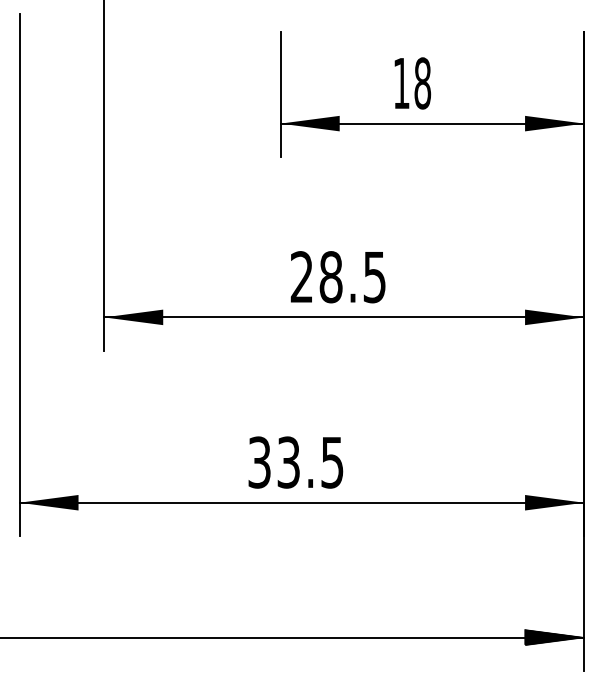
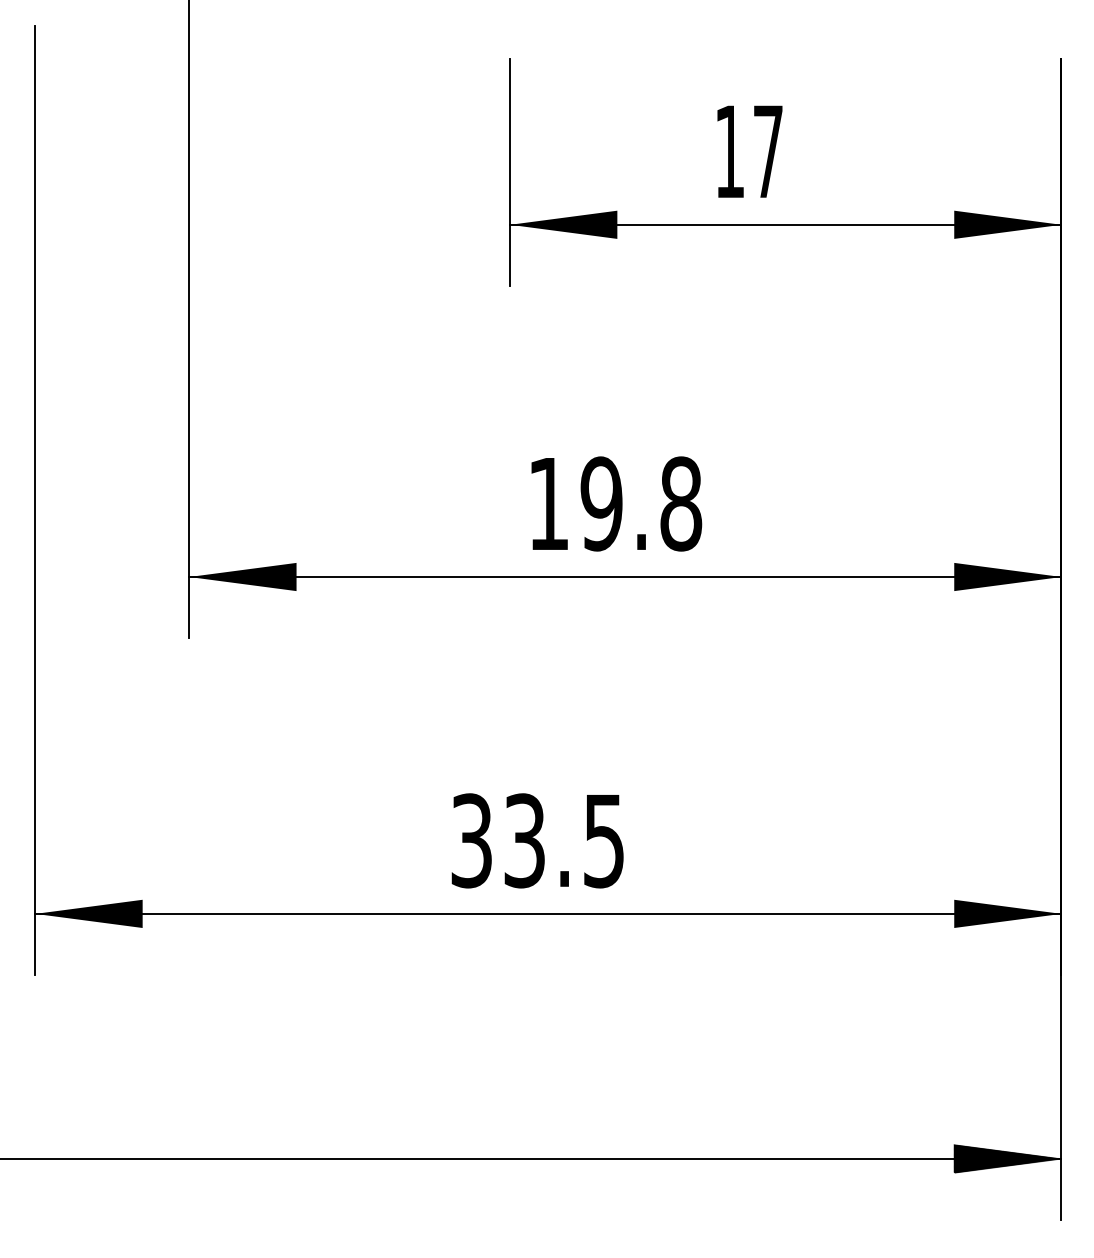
text: (422, 83) -> (767, 151), 18 -> 17
text: (338, 277) -> (615, 504), 28.5 -> 19.8

